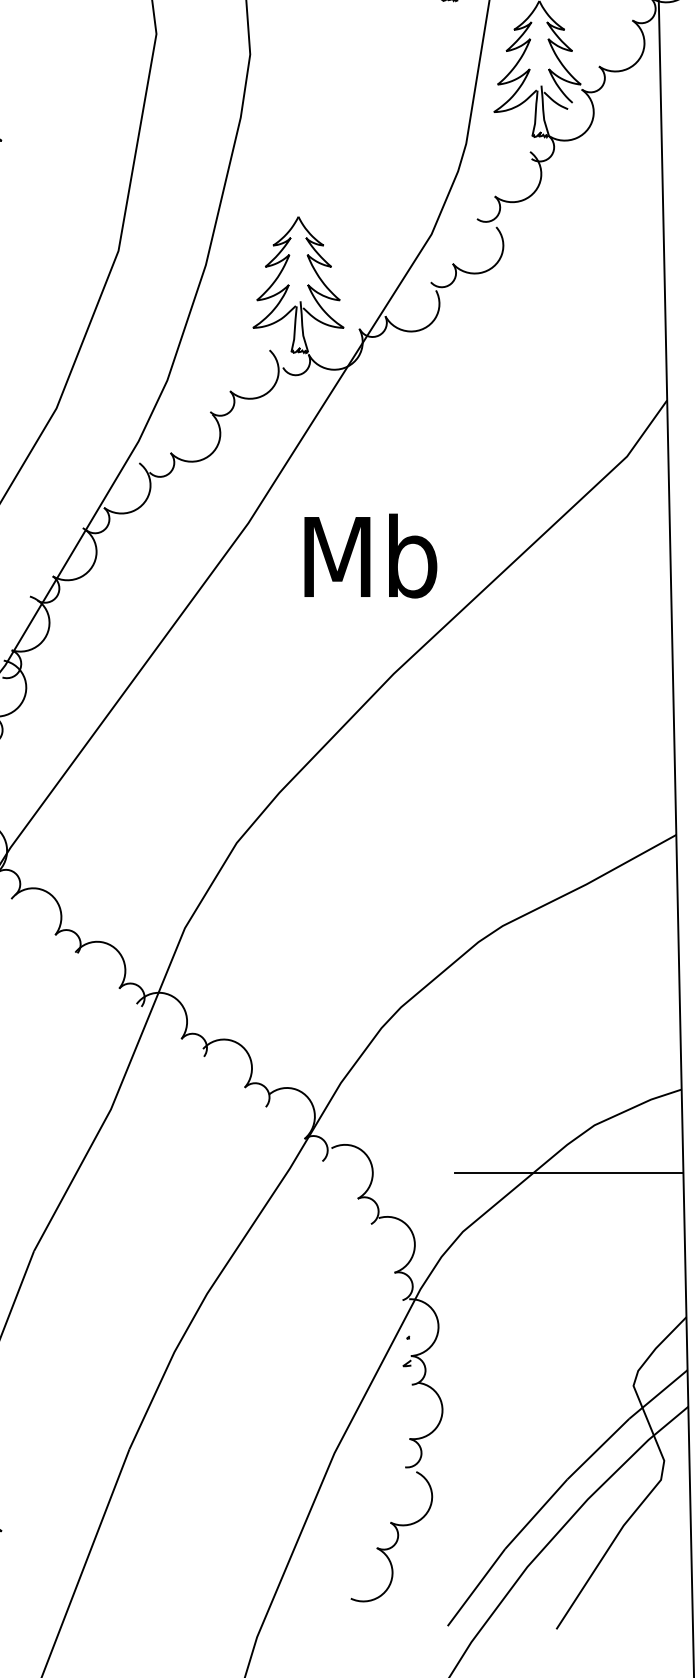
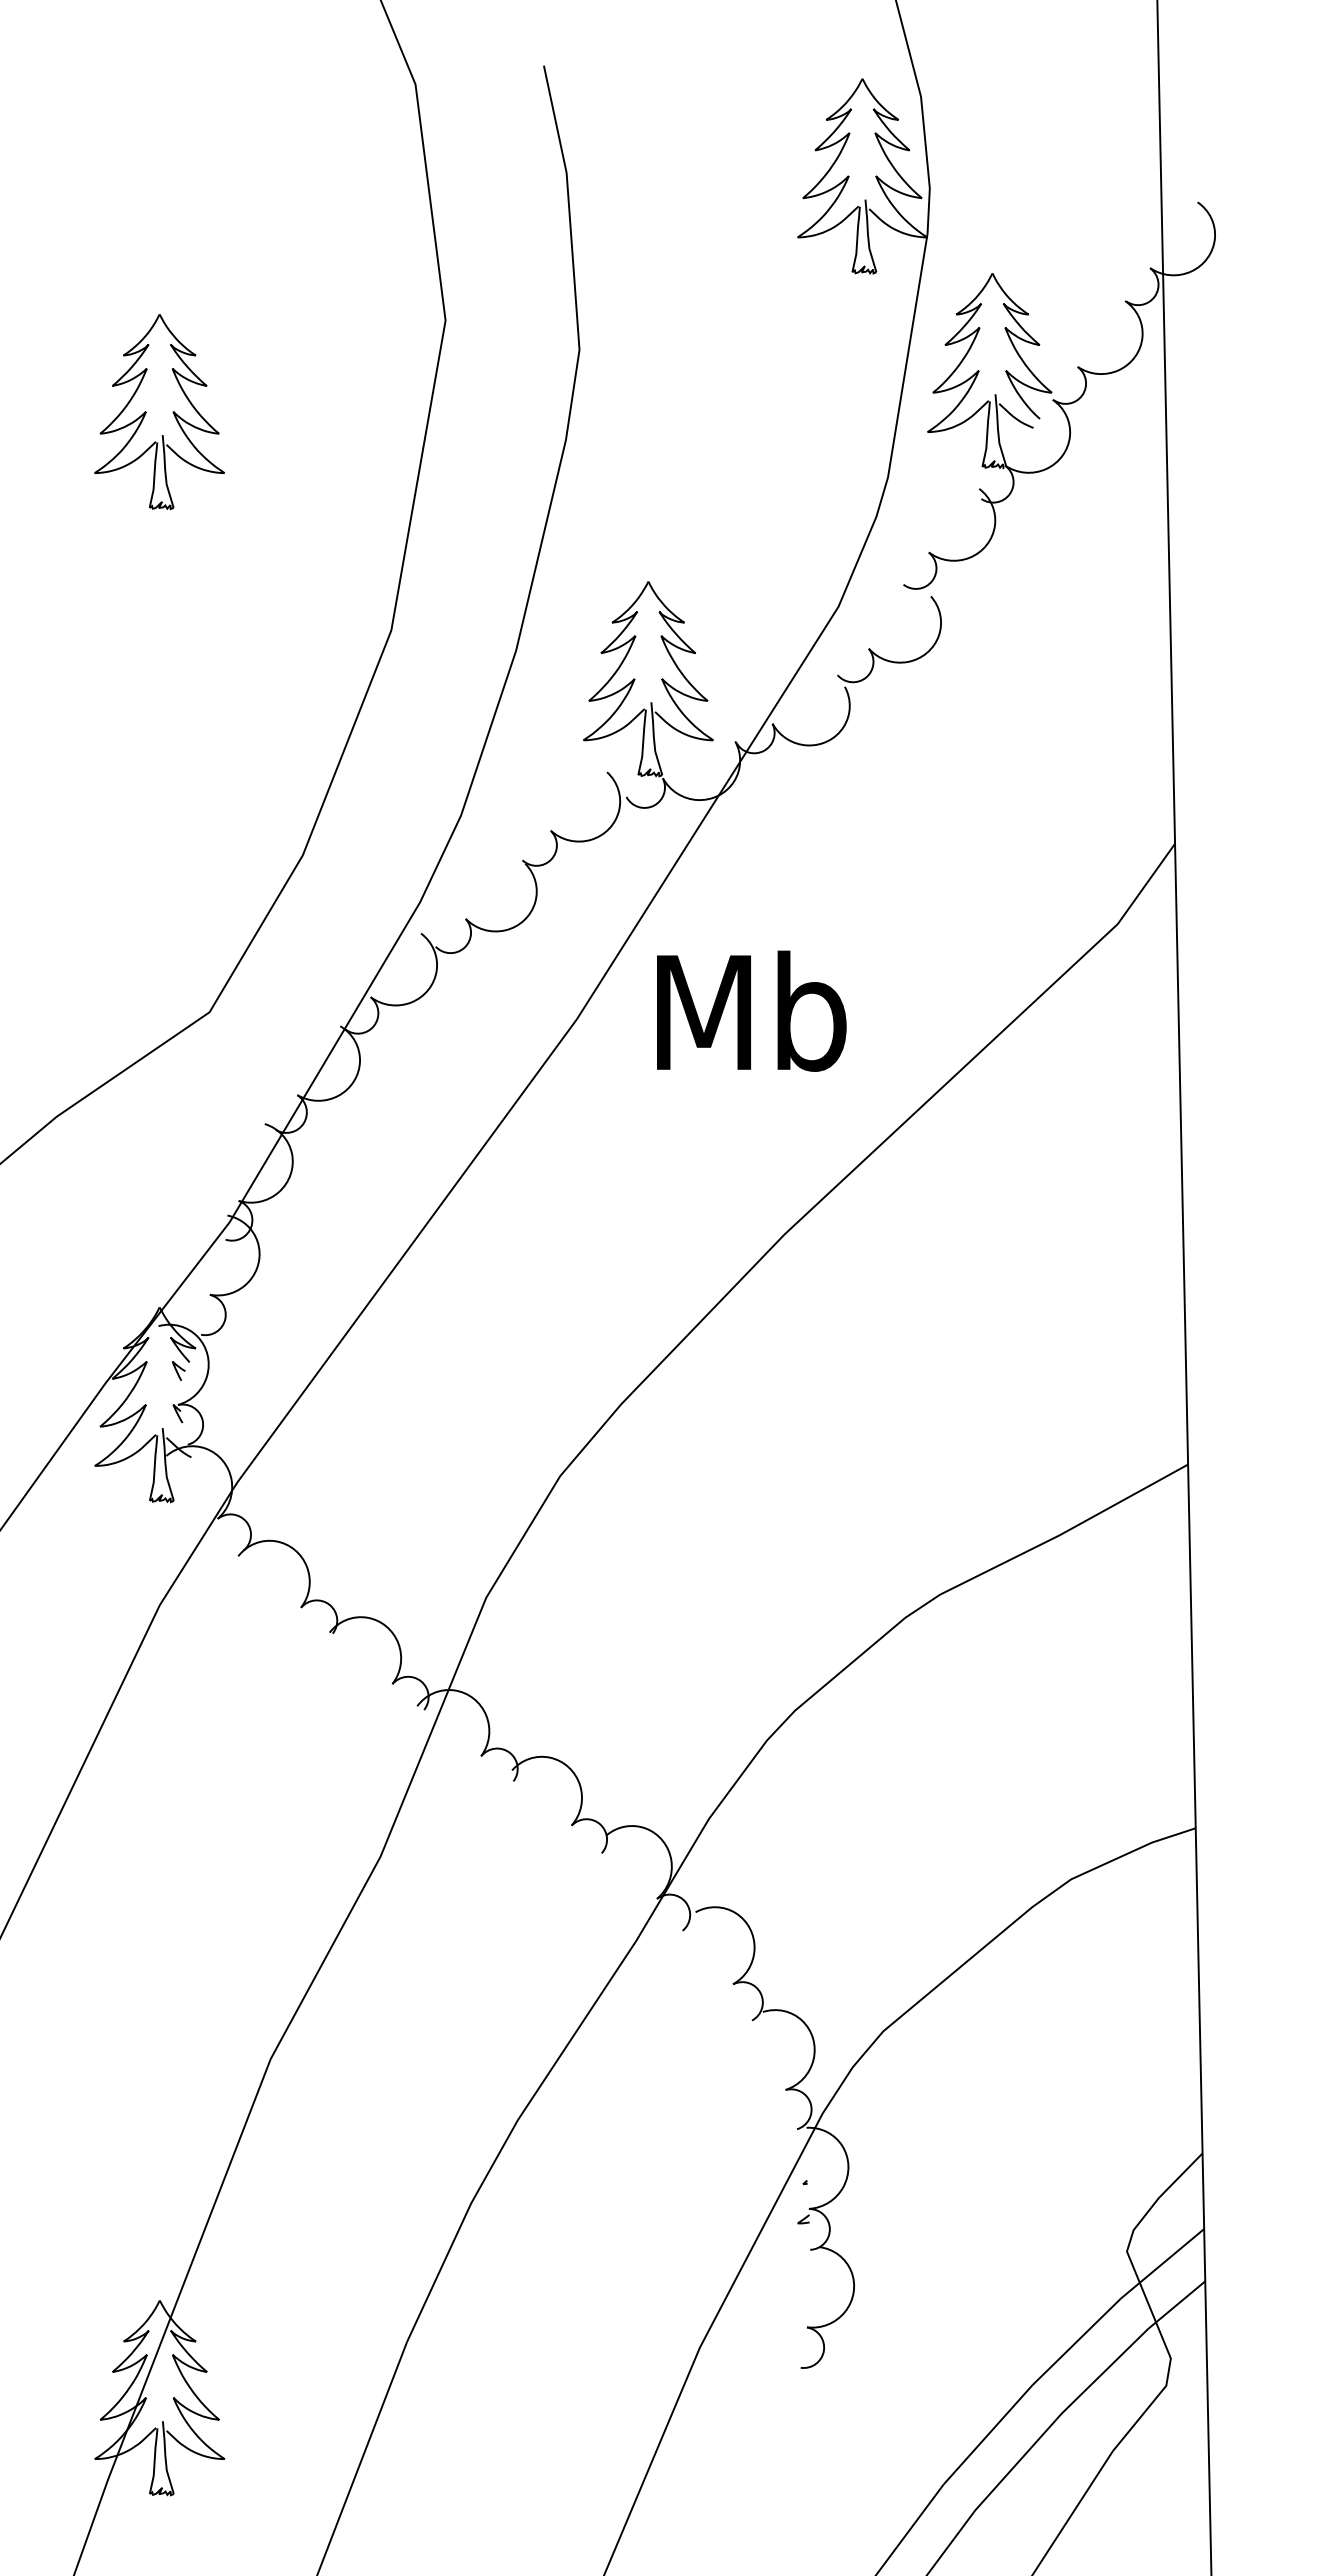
text: (370, 555) -> (751, 1010), moved
line: (568, 1172) -> (1034, 1946), removed
part: (397, 1536) -> (789, 2466), removed

